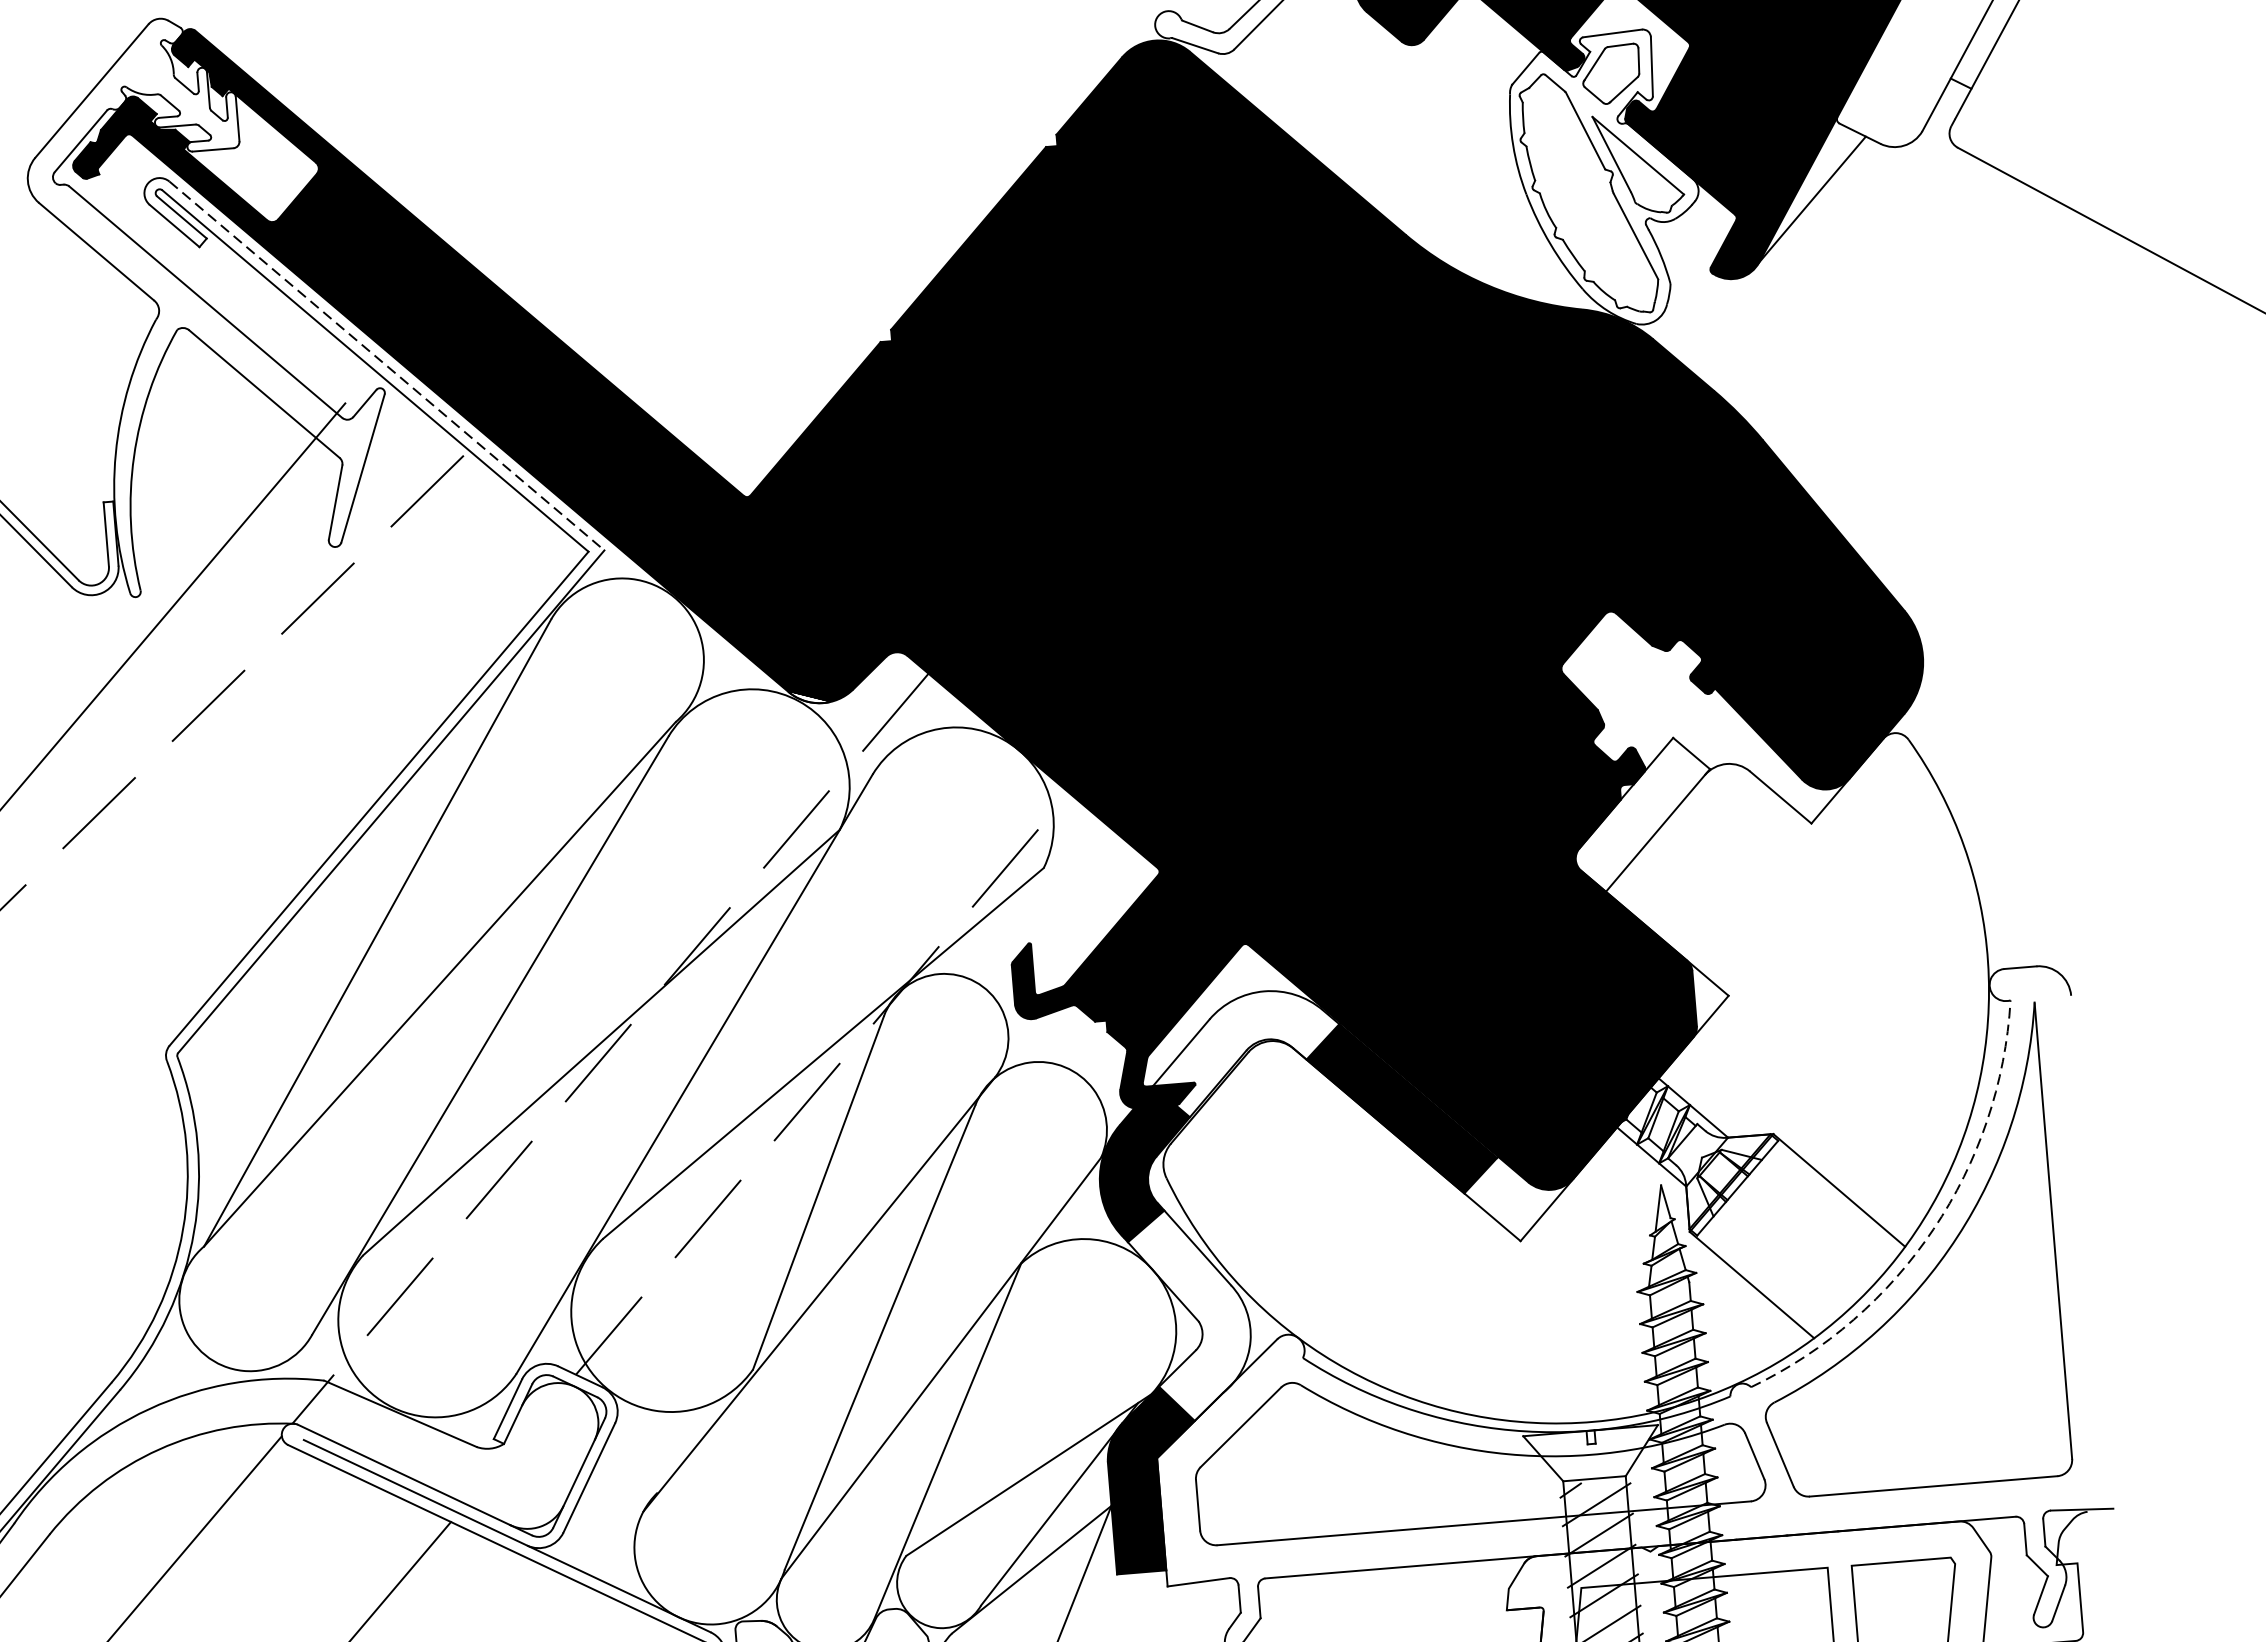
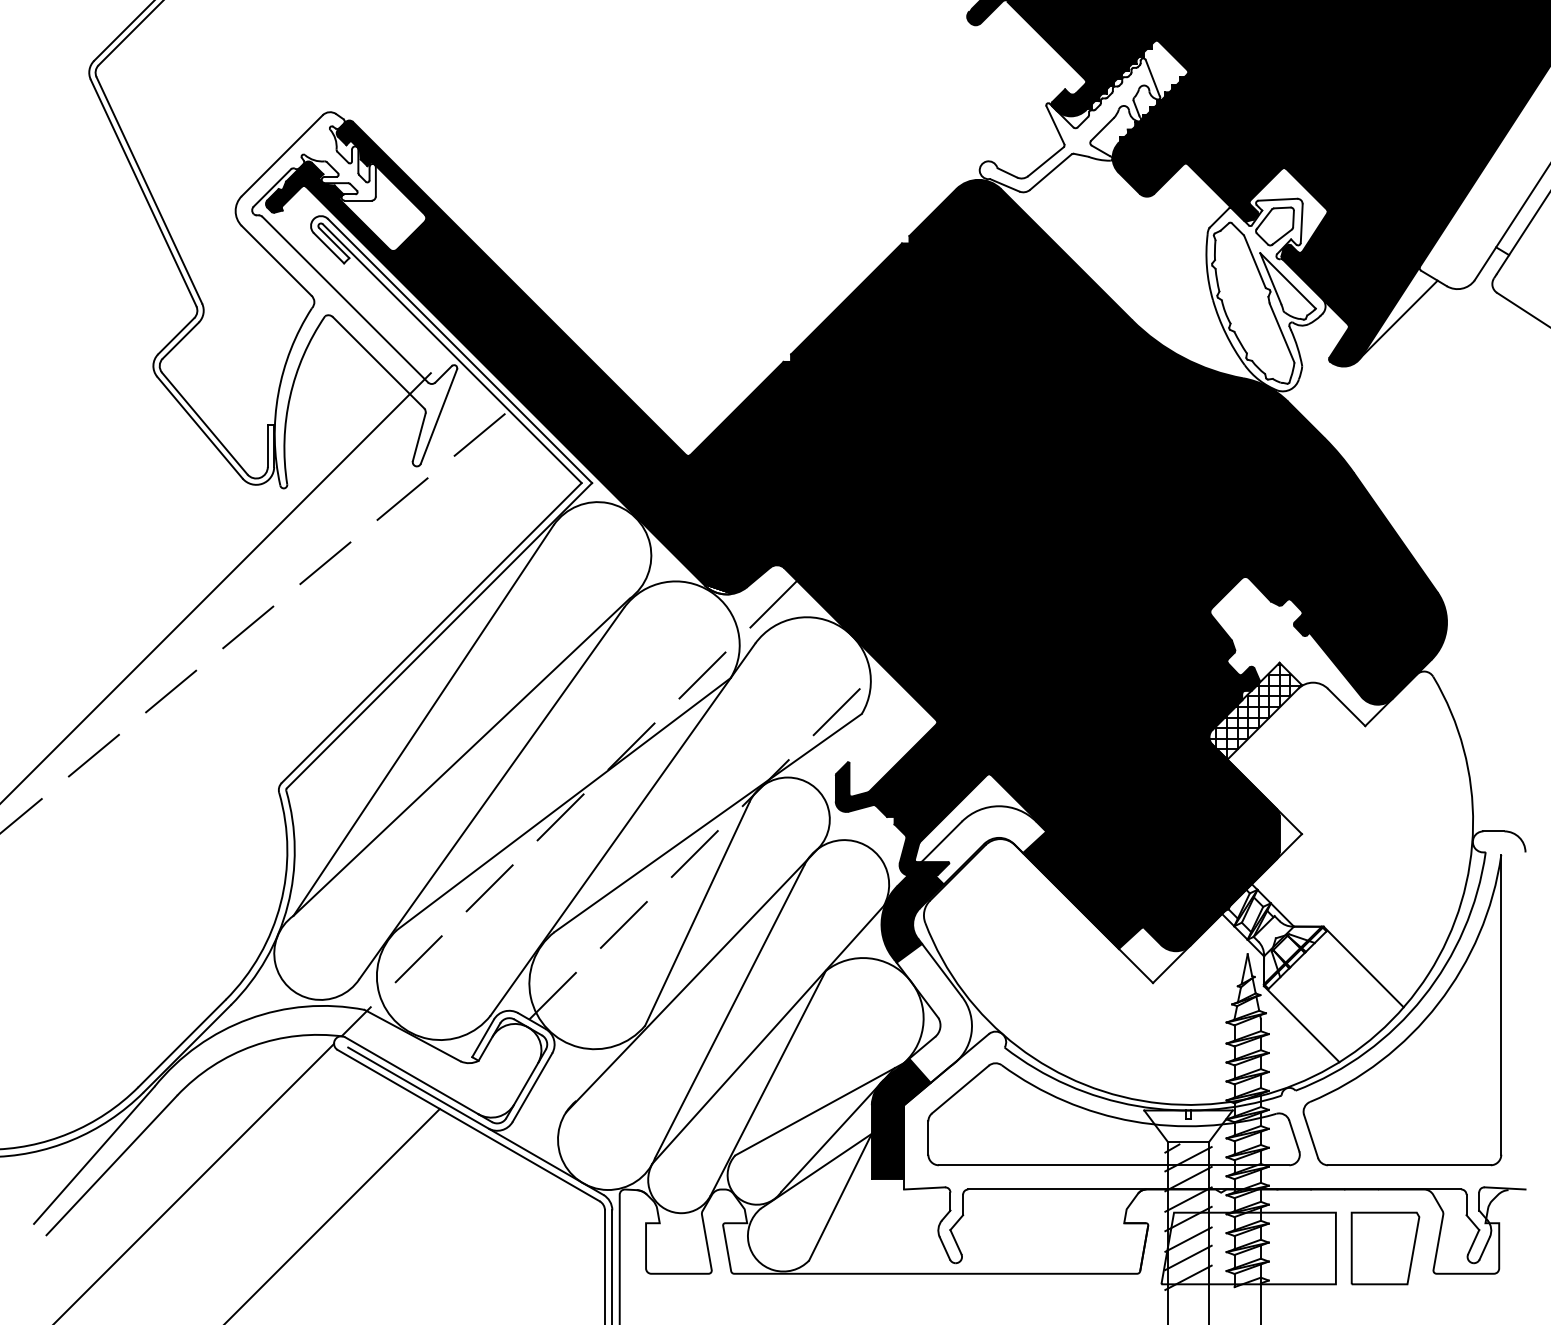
line: (387, 366) -> (460, 351), dashed -> solid
hatch: (1642, 813) -> (1255, 710), added
arc: (1934, 1229) -> (1423, 997), dashed -> solid

